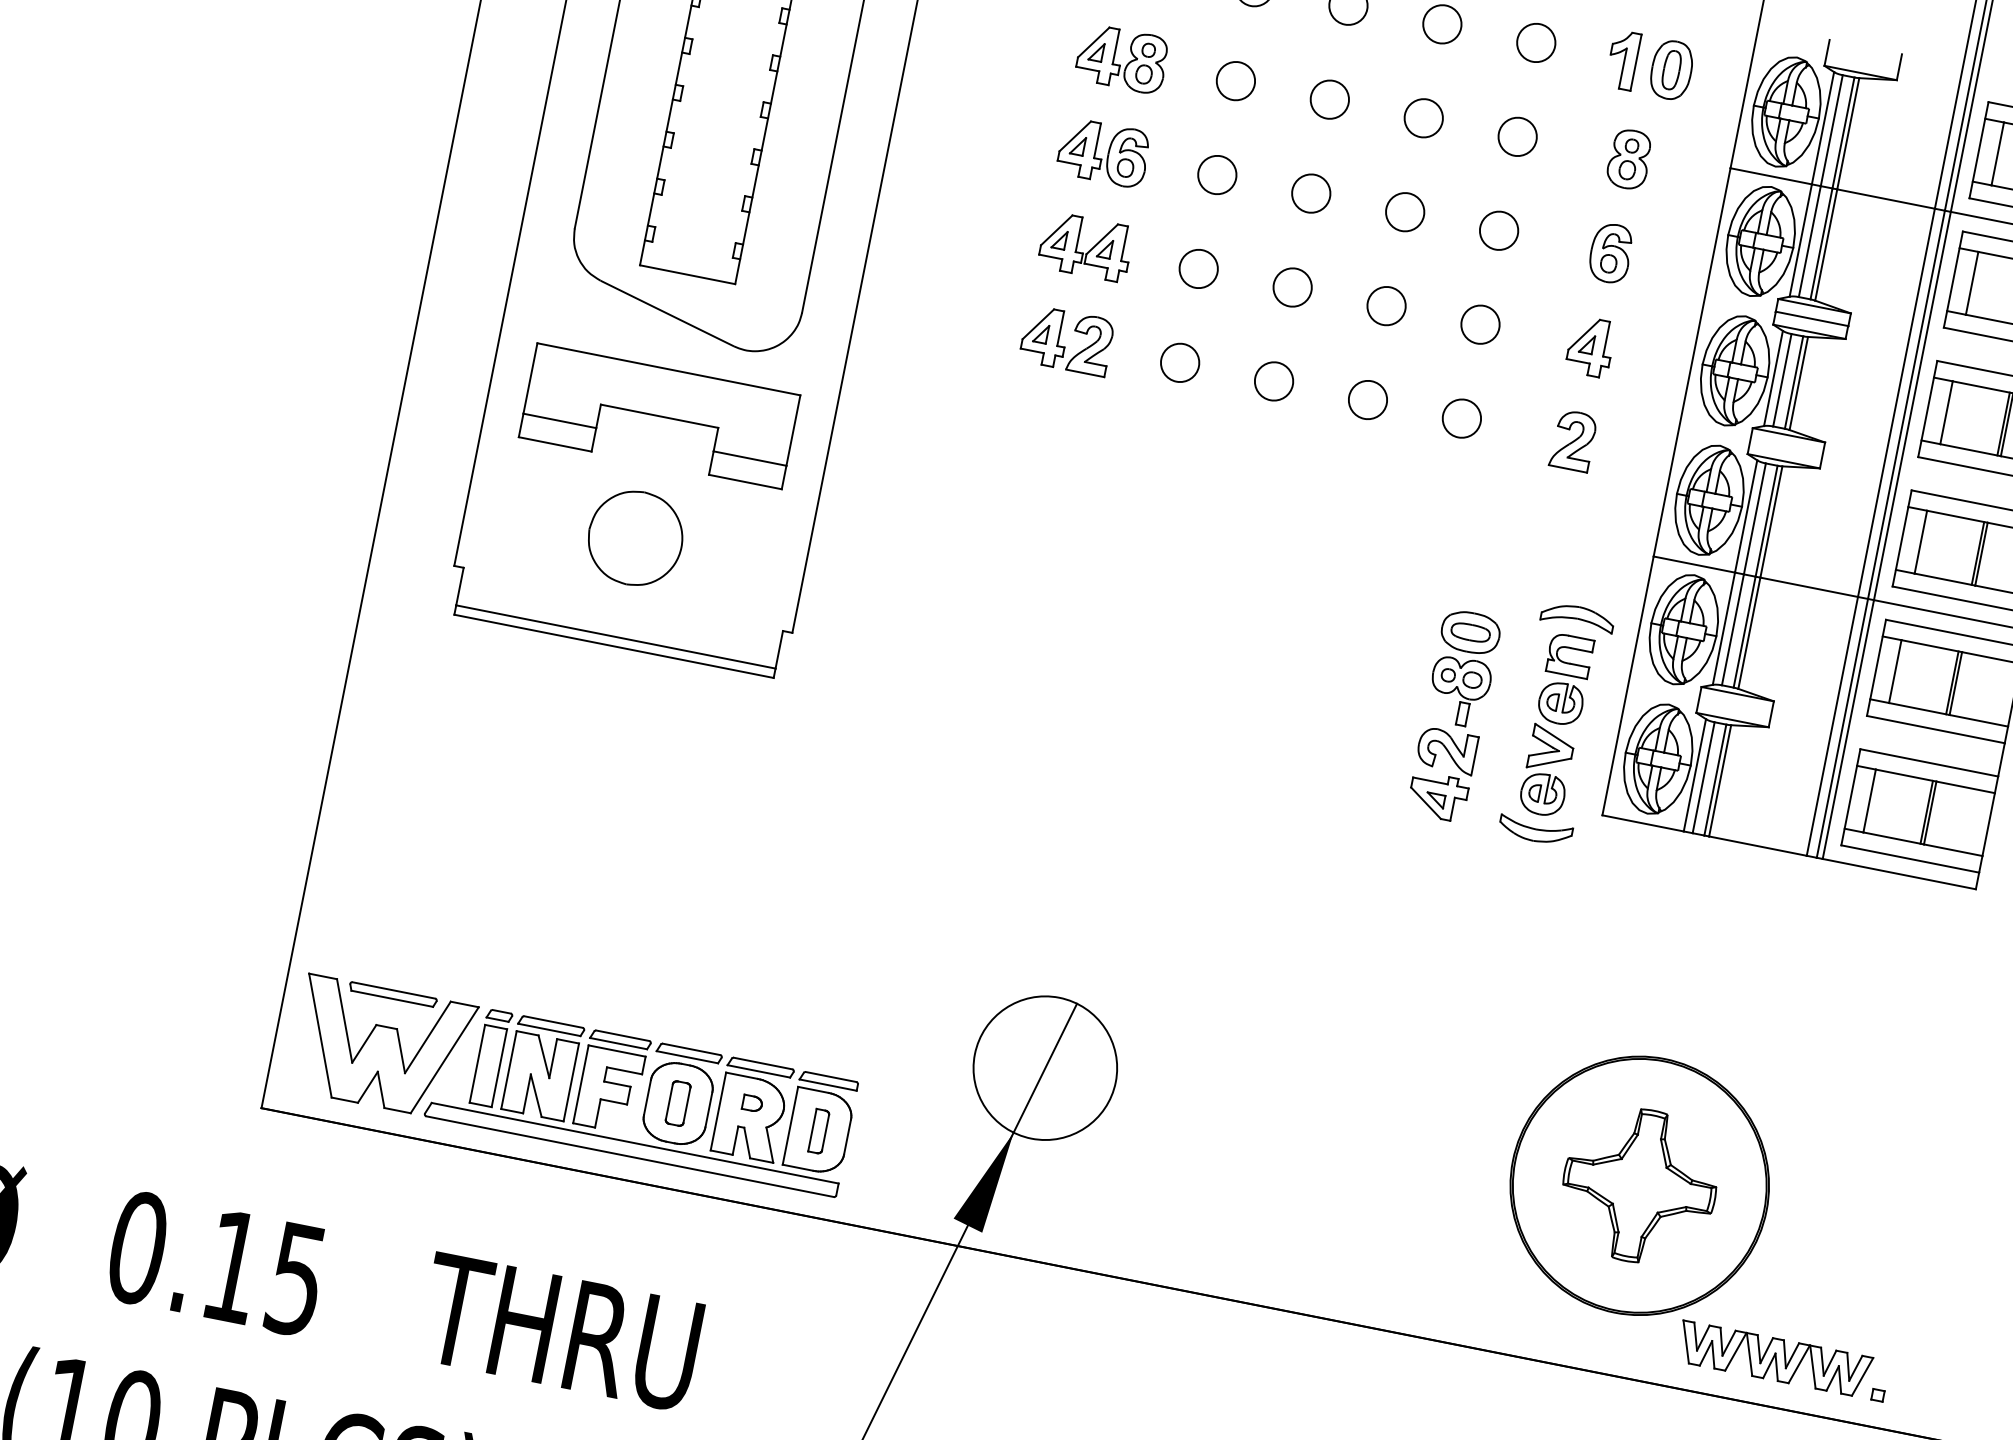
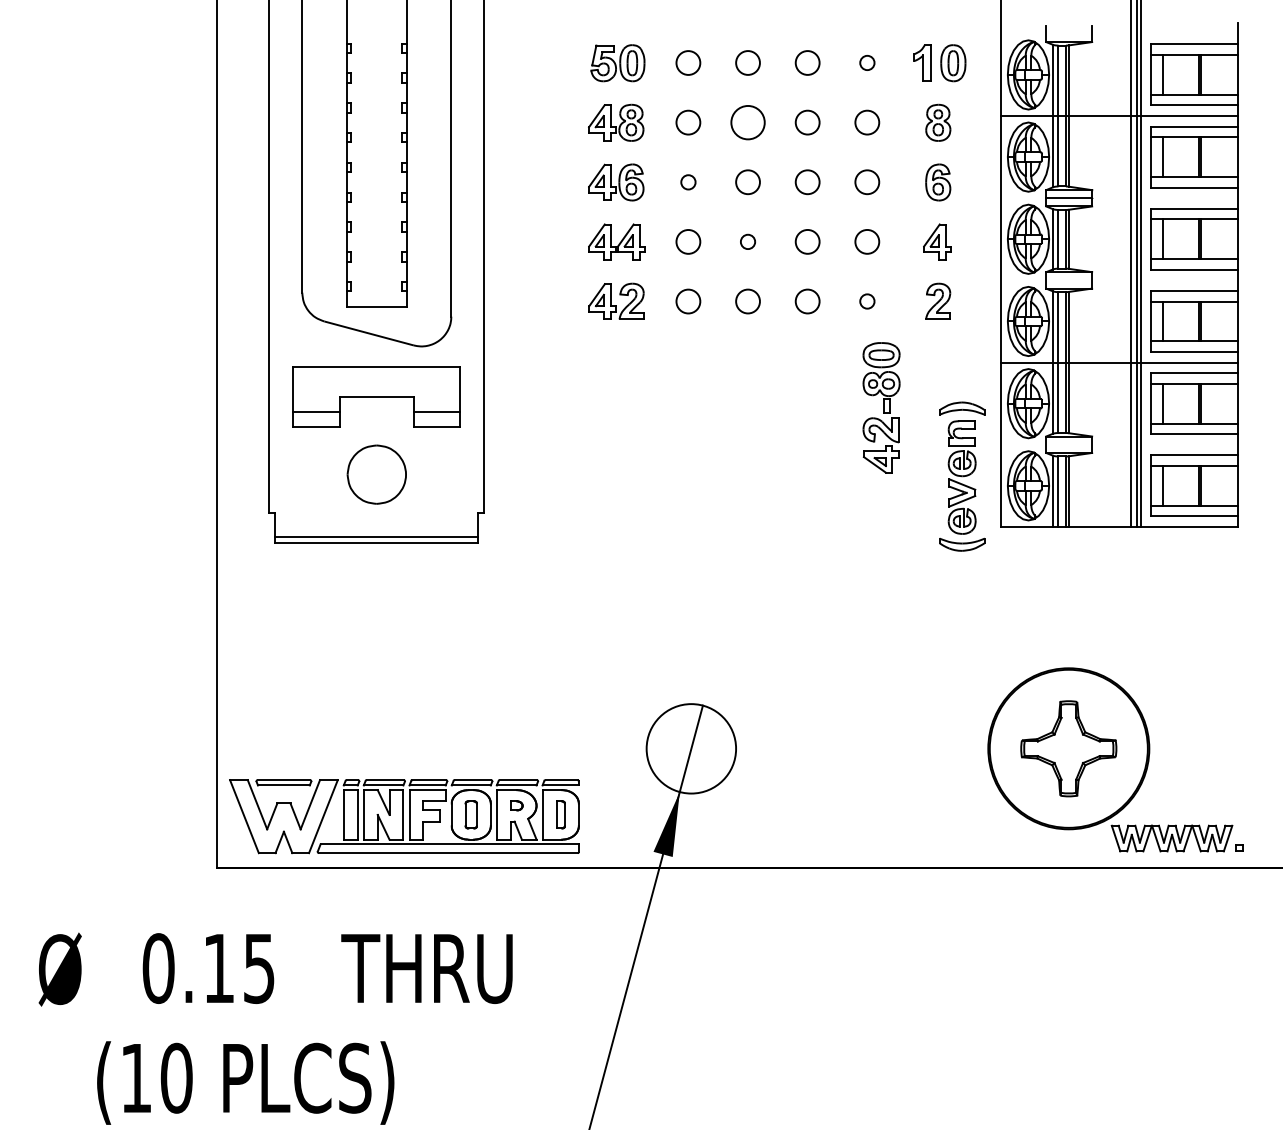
circle: (1536, 42) -> (867, 62), size x0.6
circle: (1329, 99) -> (747, 122), size x1.4
circle: (1217, 175) -> (688, 182), size x0.6
circle: (1291, 286) -> (747, 241), size x0.6
circle: (1462, 418) -> (867, 301), size x0.6
part: (1454, 714) -> (881, 407), moved

